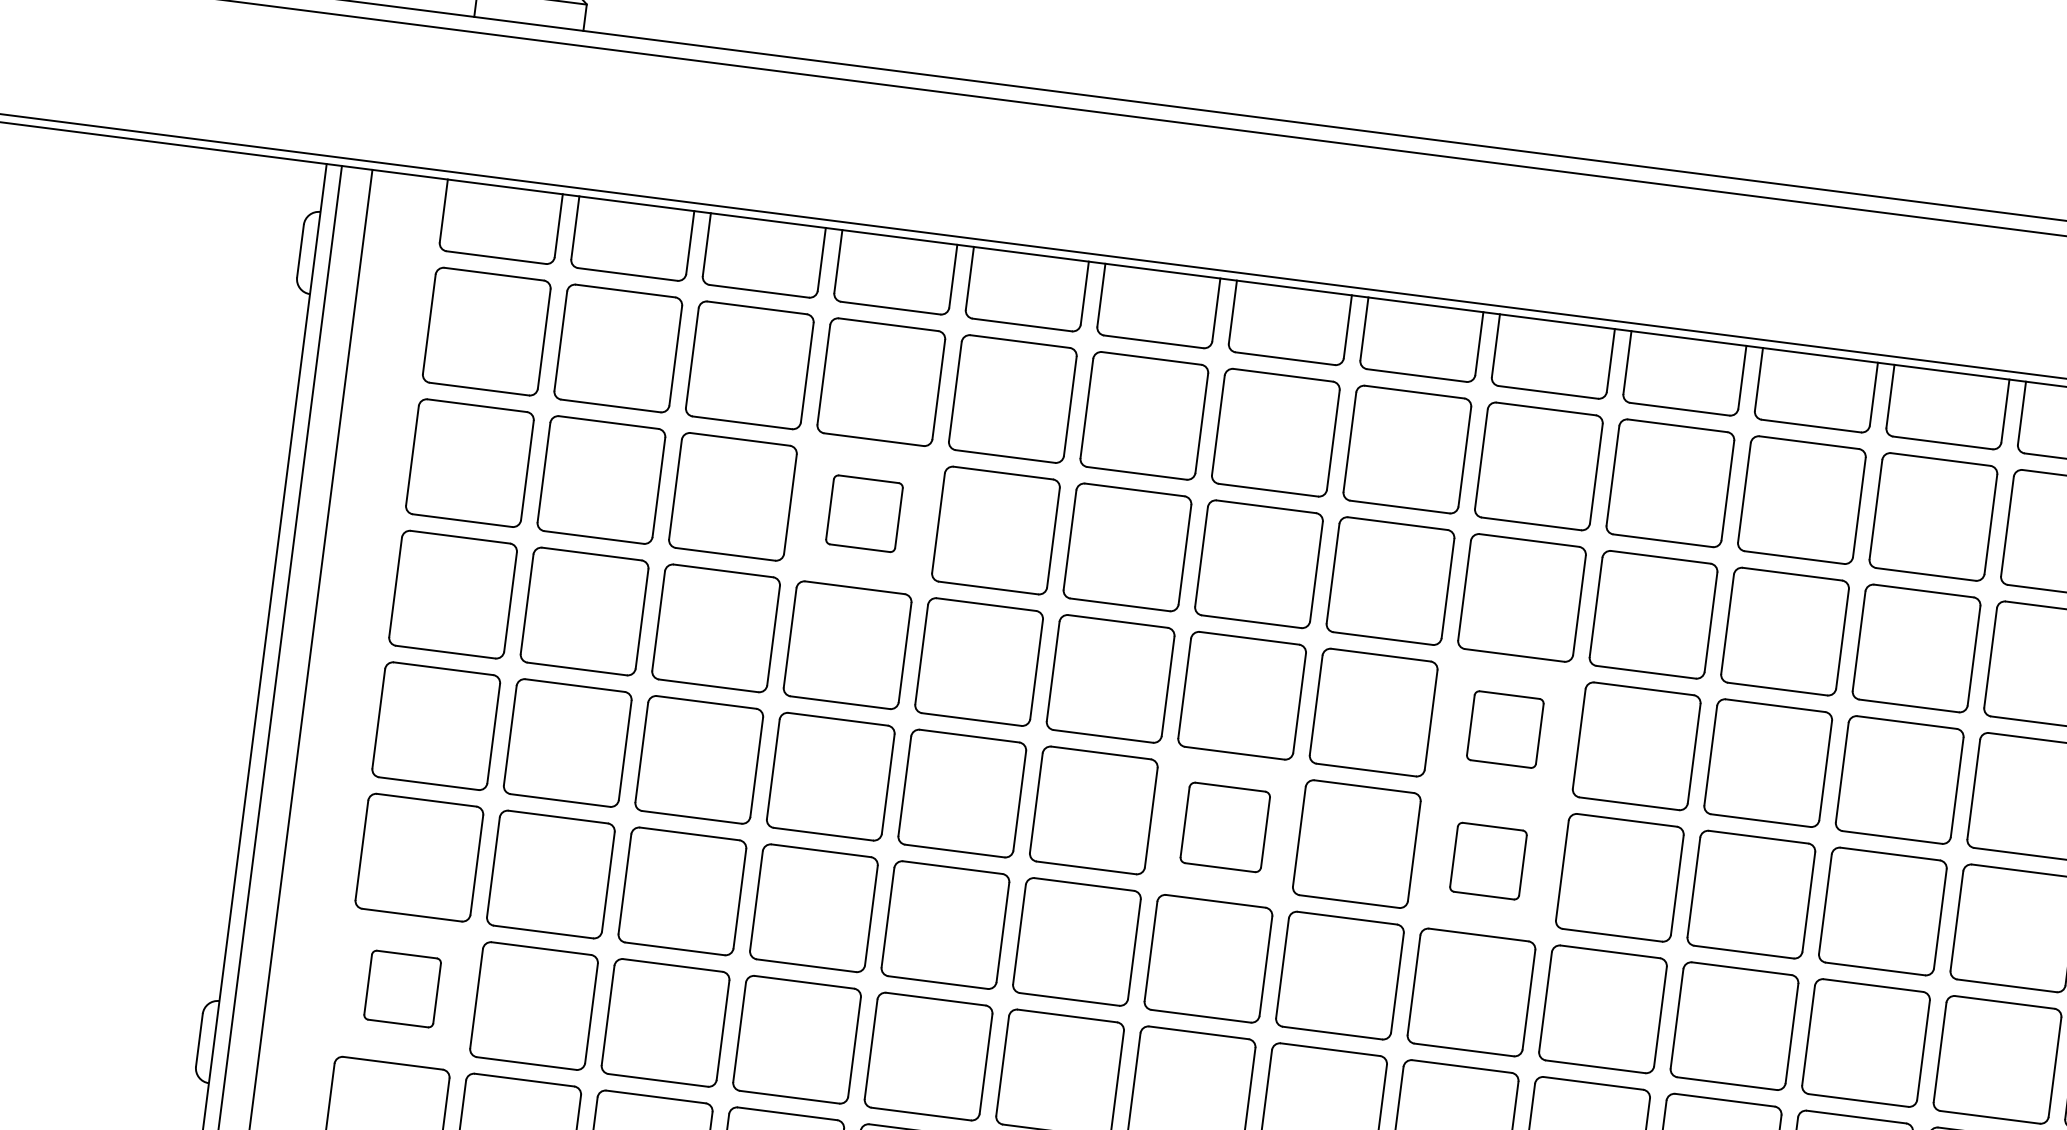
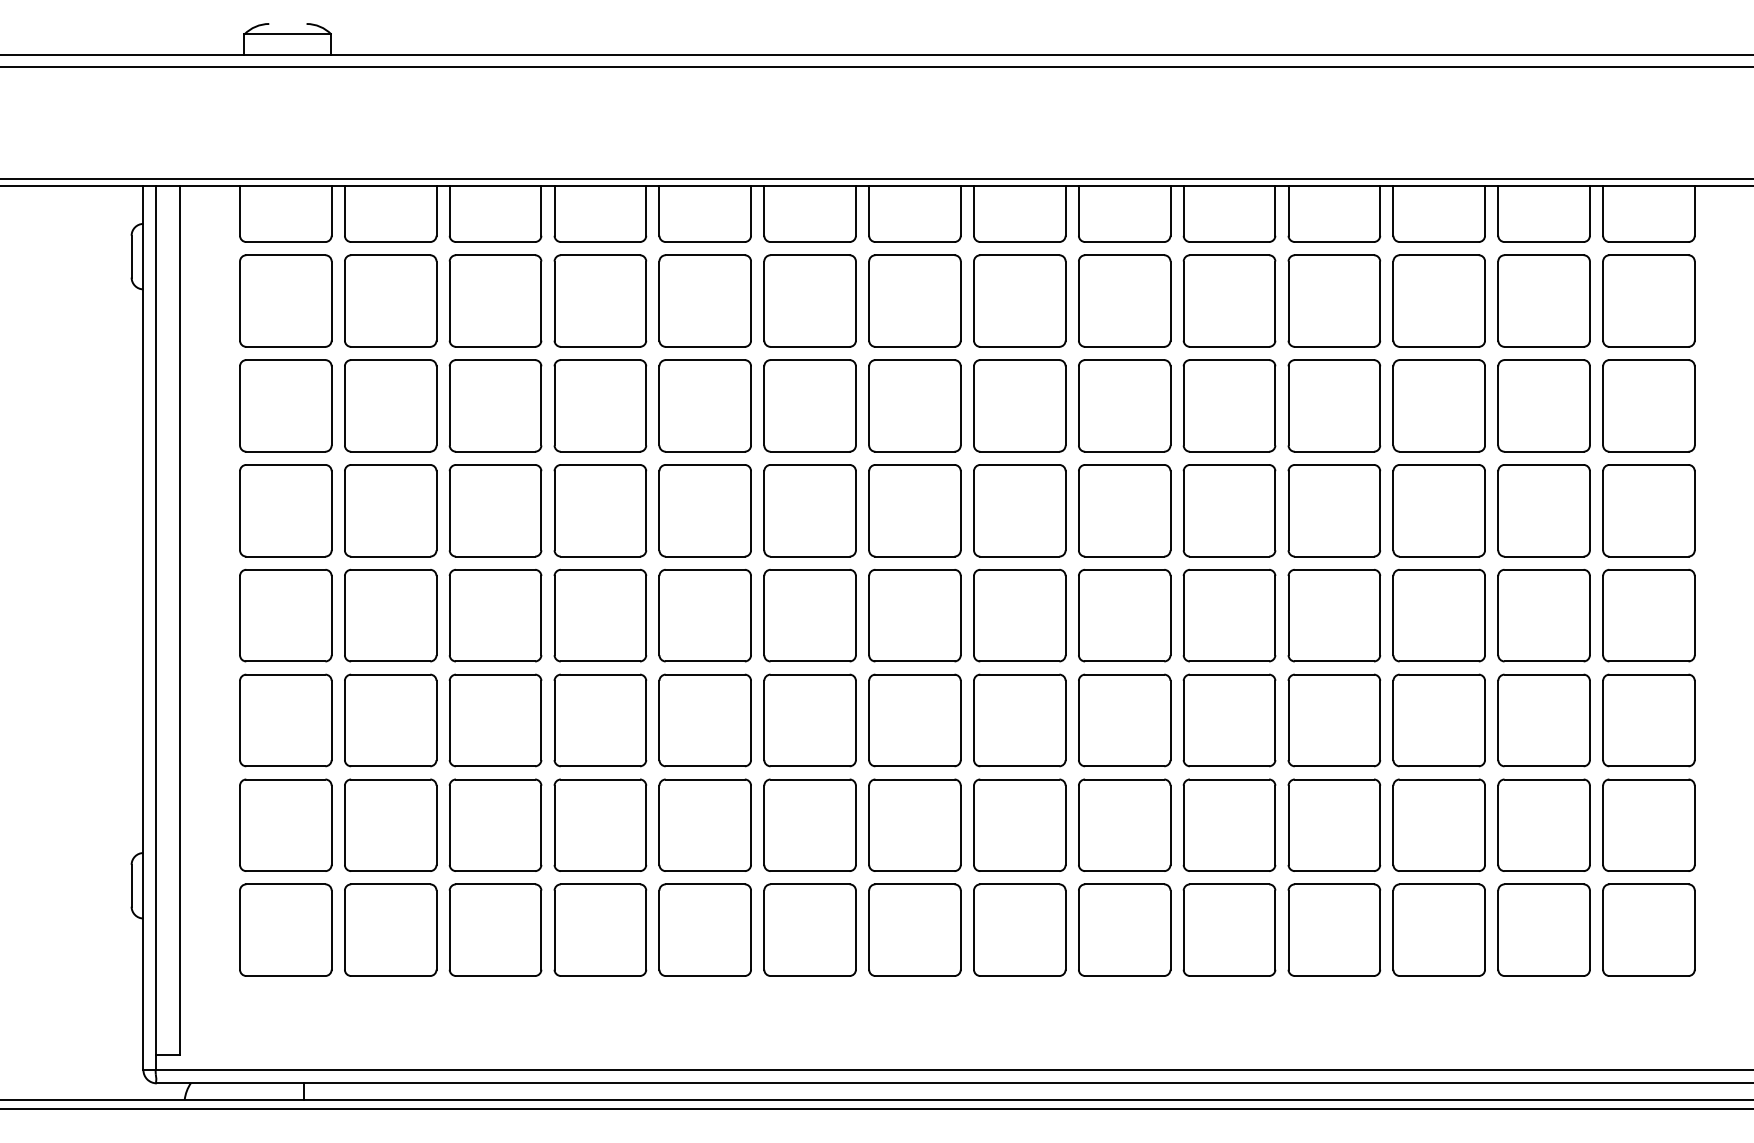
part: (864, 513) -> (600, 405), size x1.67
part: (1505, 729) -> (1124, 510), size x1.67
part: (1224, 827) -> (914, 615), size x1.43
part: (1488, 860) -> (1124, 615), size x1.67
part: (402, 988) -> (285, 824), size x1.67

